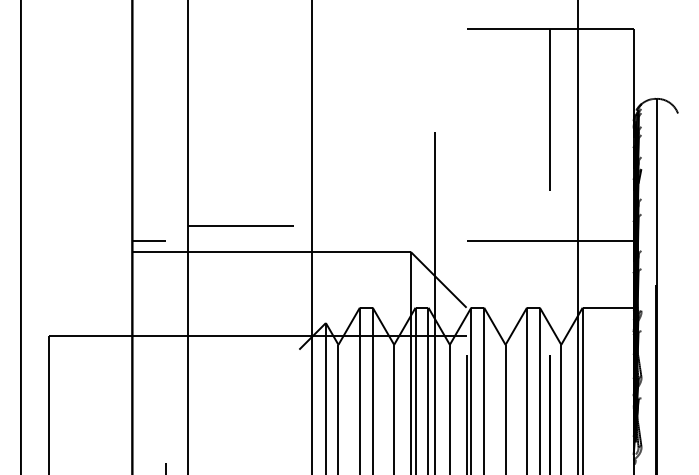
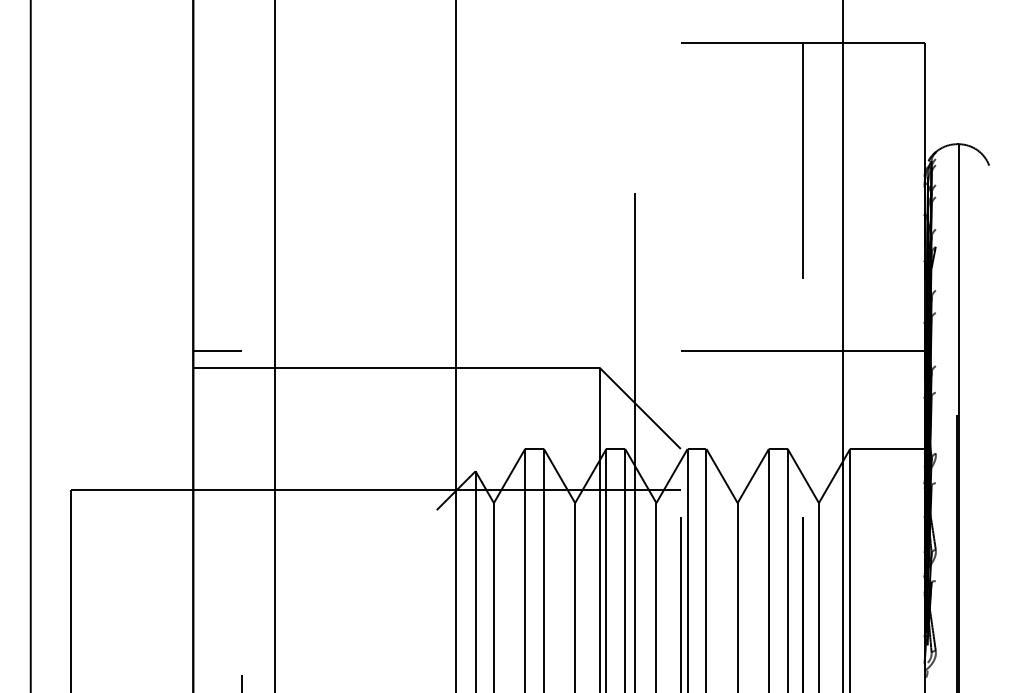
line: (240, 226) -> (351, 330), removed

